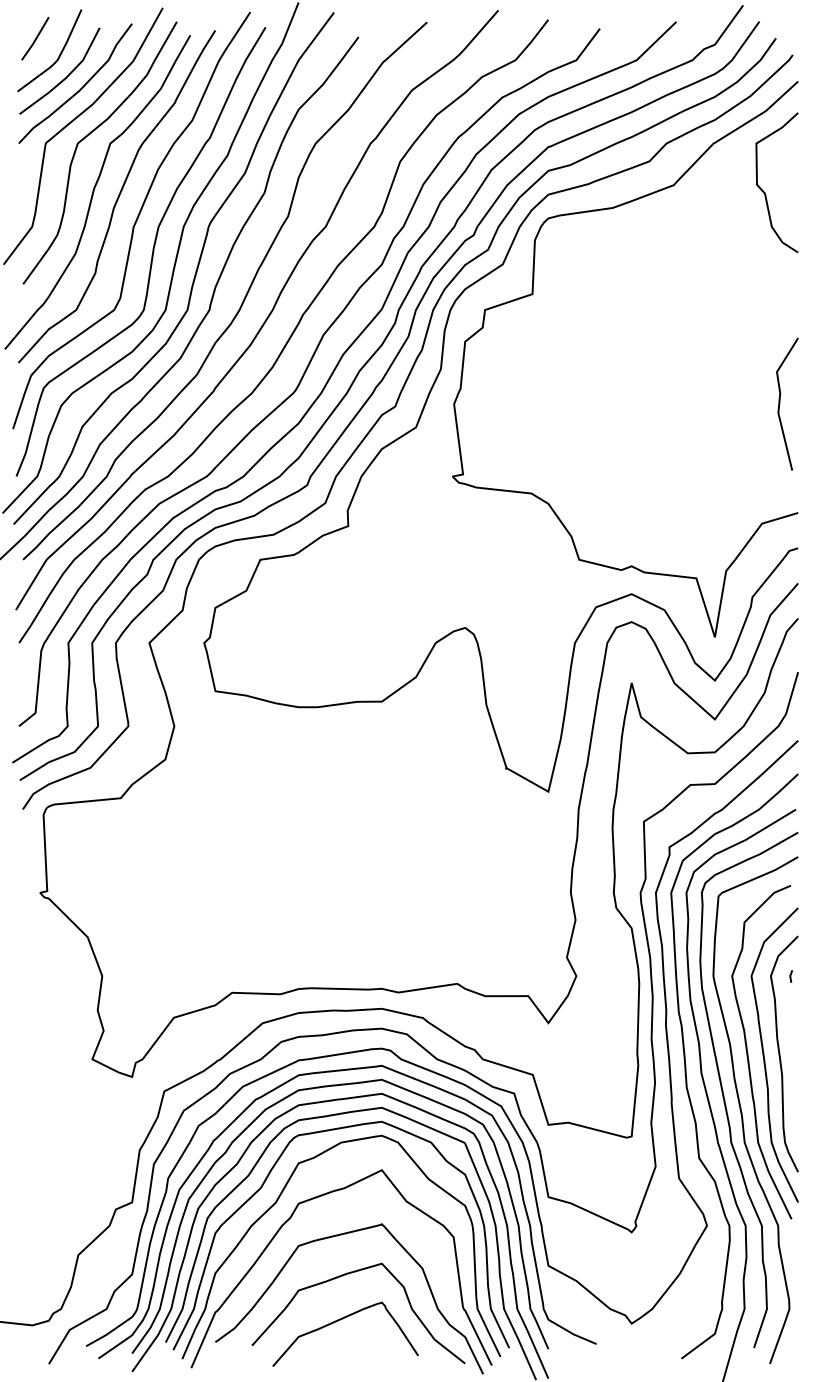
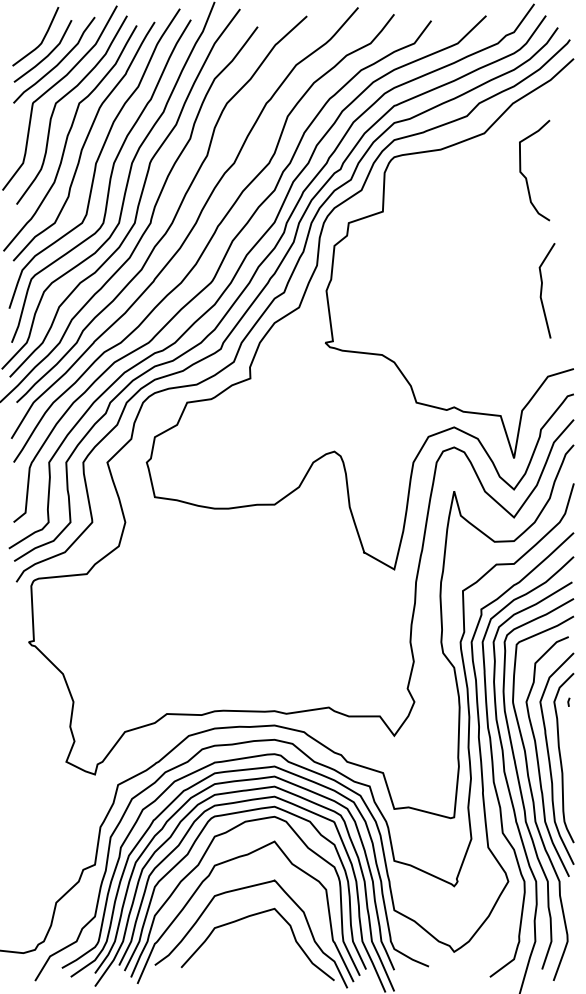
line: (35, 38) -> (25, 27), removed
curve: (765, 192) -> (526, 177), moved
line: (780, 403) -> (542, 290), moved
curve: (342, 1320) -> (246, 949), removed

